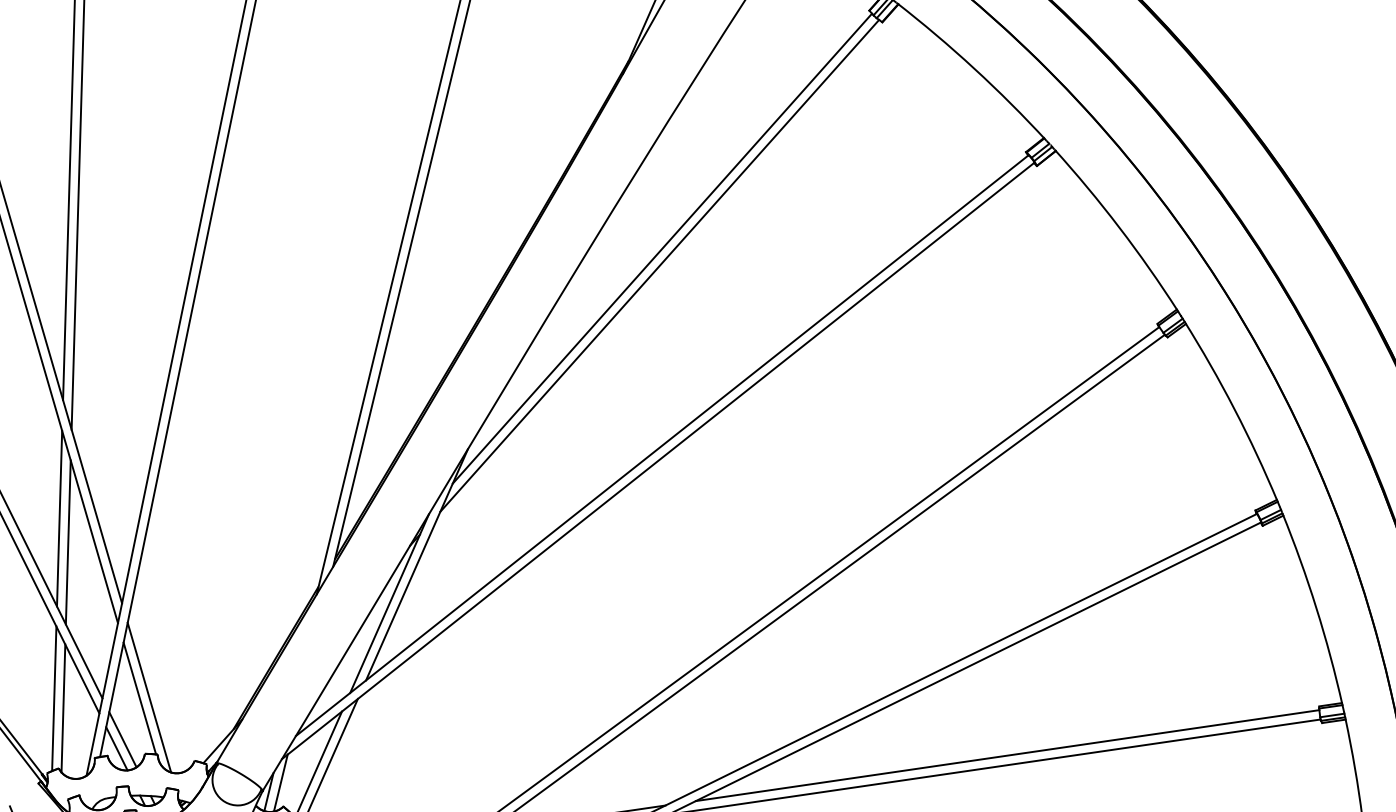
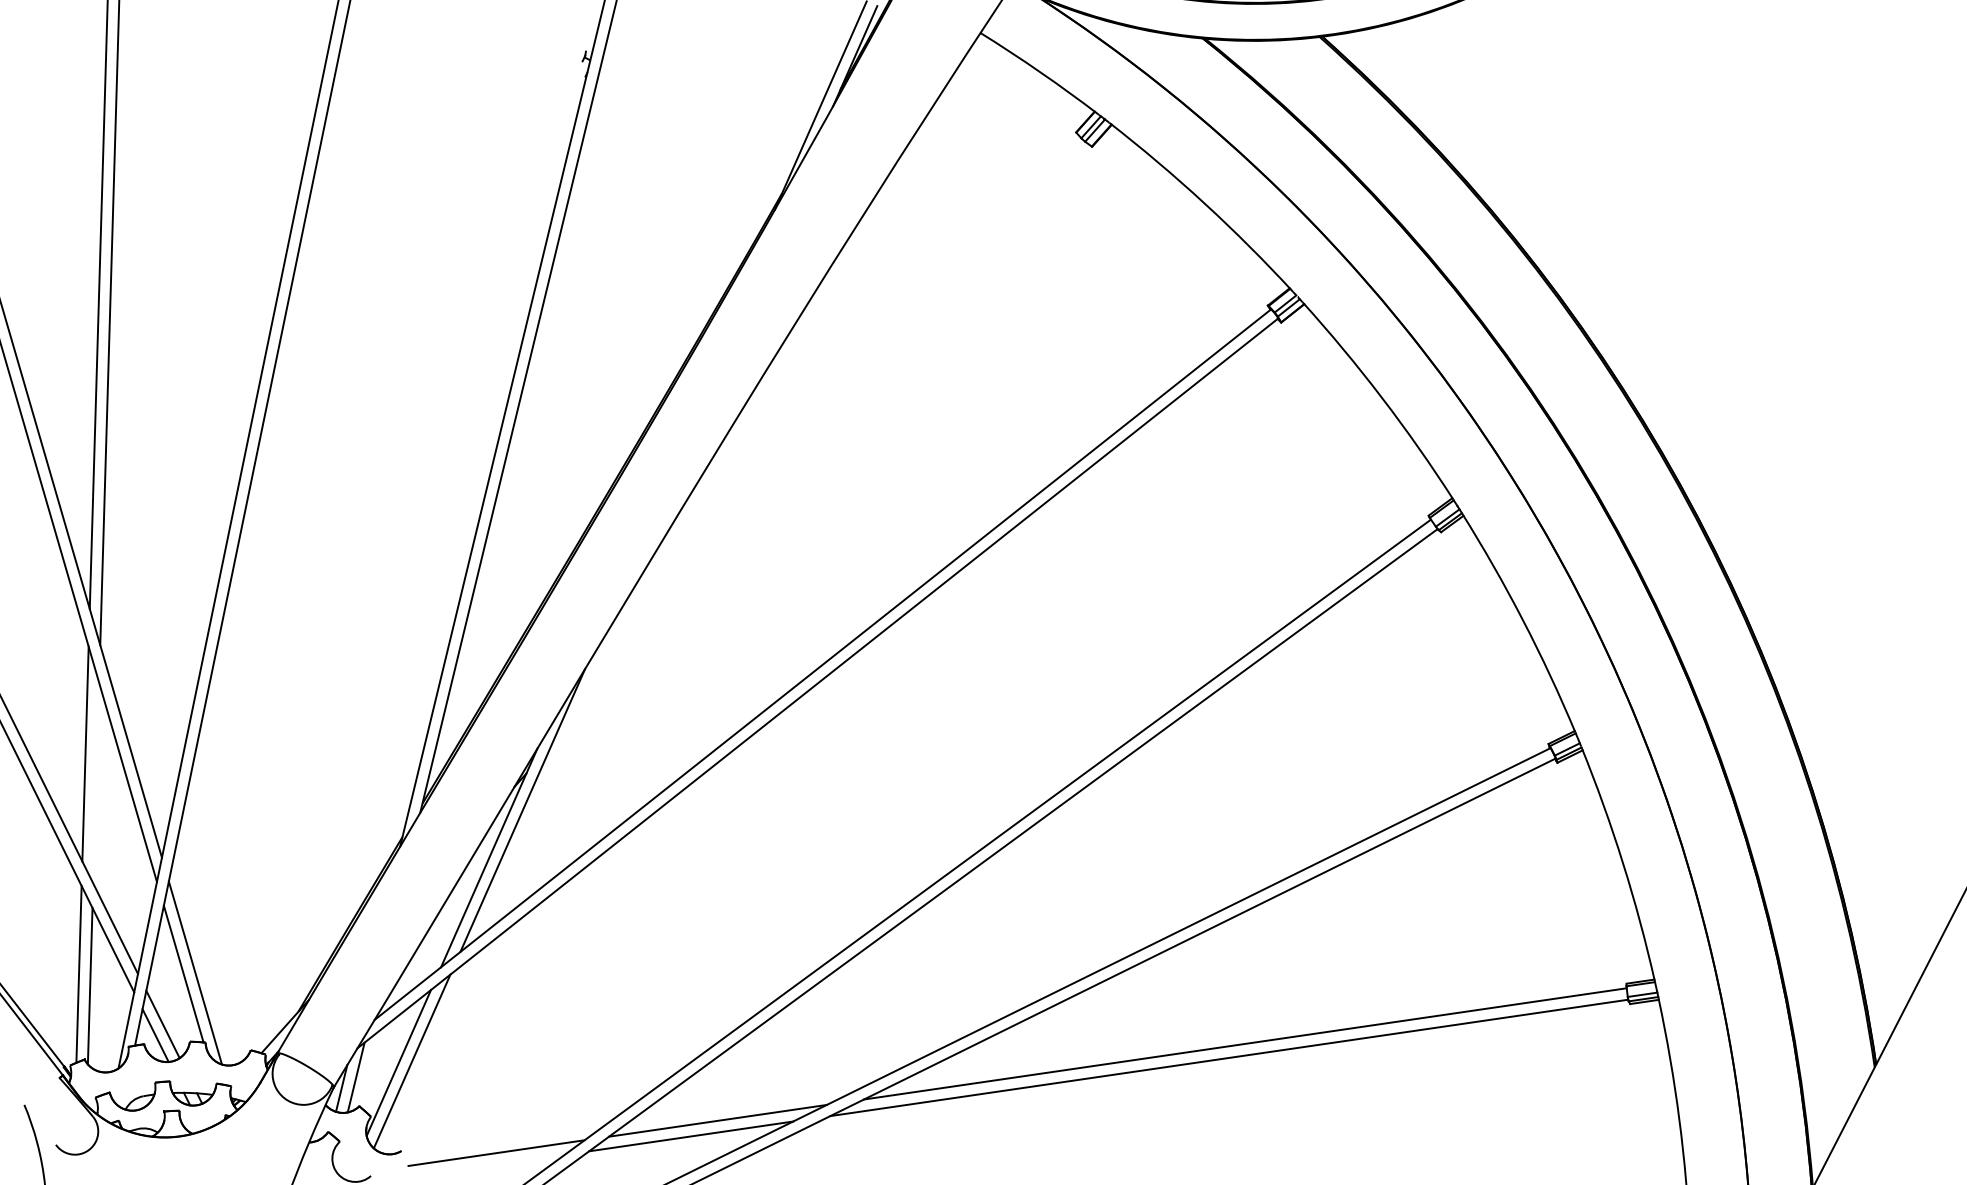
line: (661, 248) -> (822, 423), removed
line: (659, 265) -> (819, 444), removed
line: (68, 541) -> (96, 782), removed

